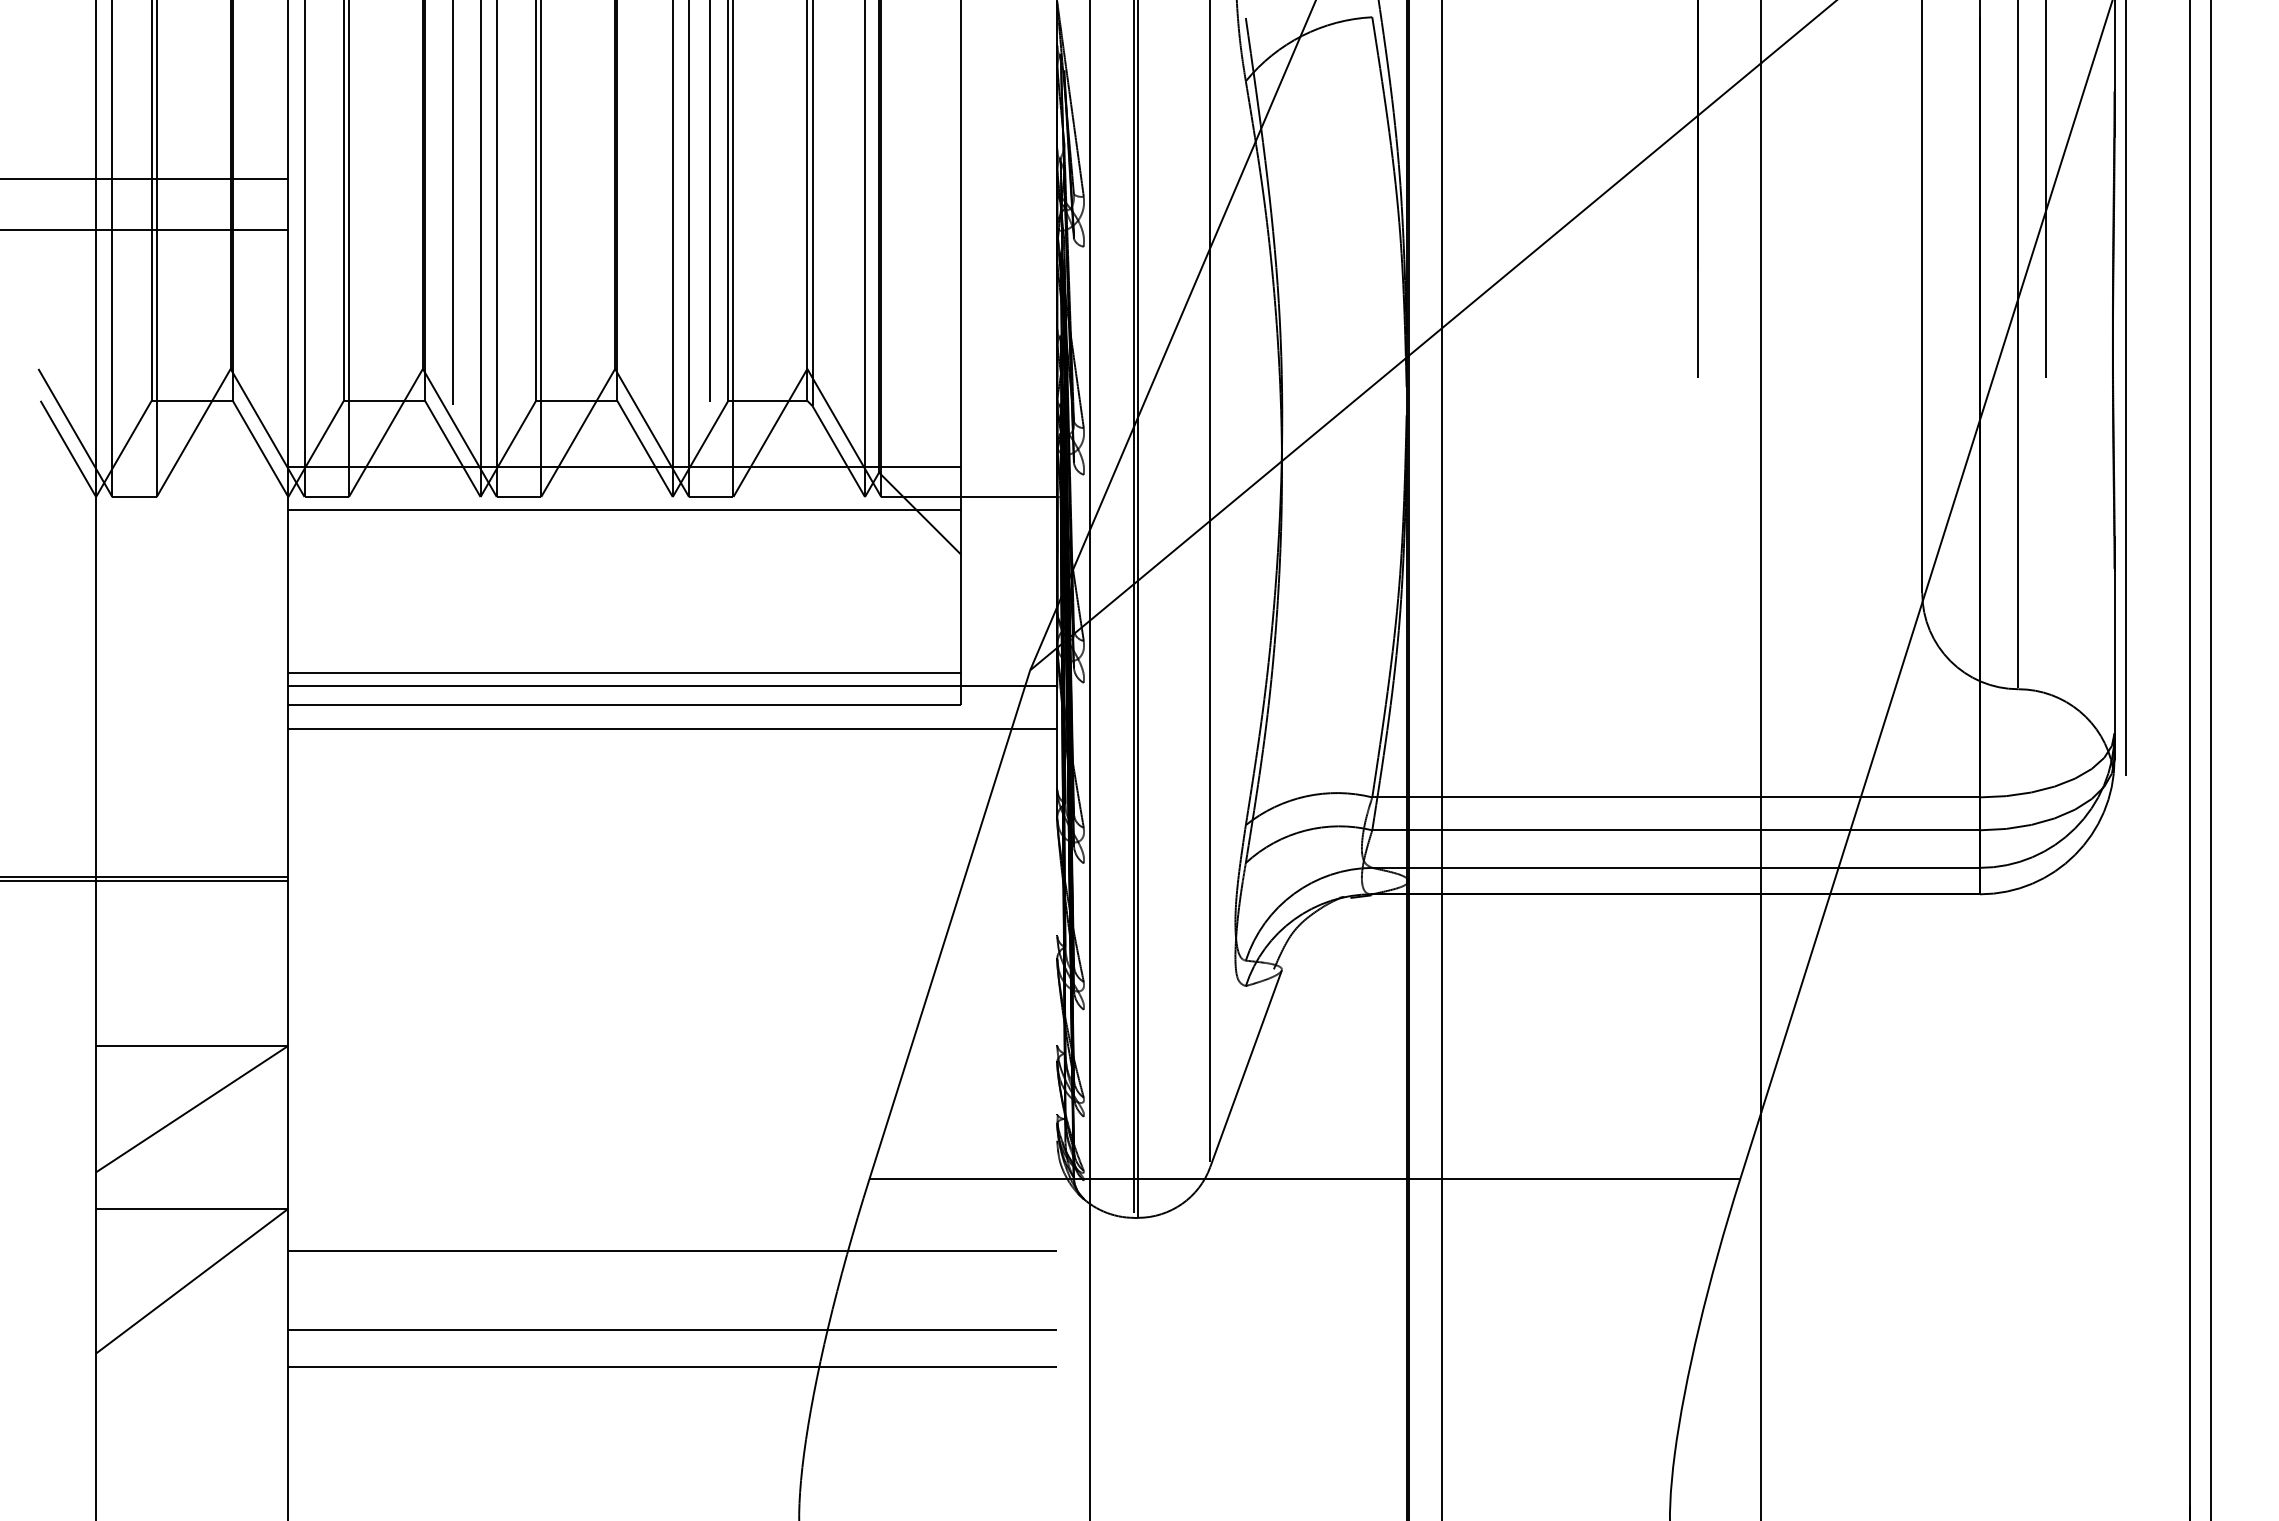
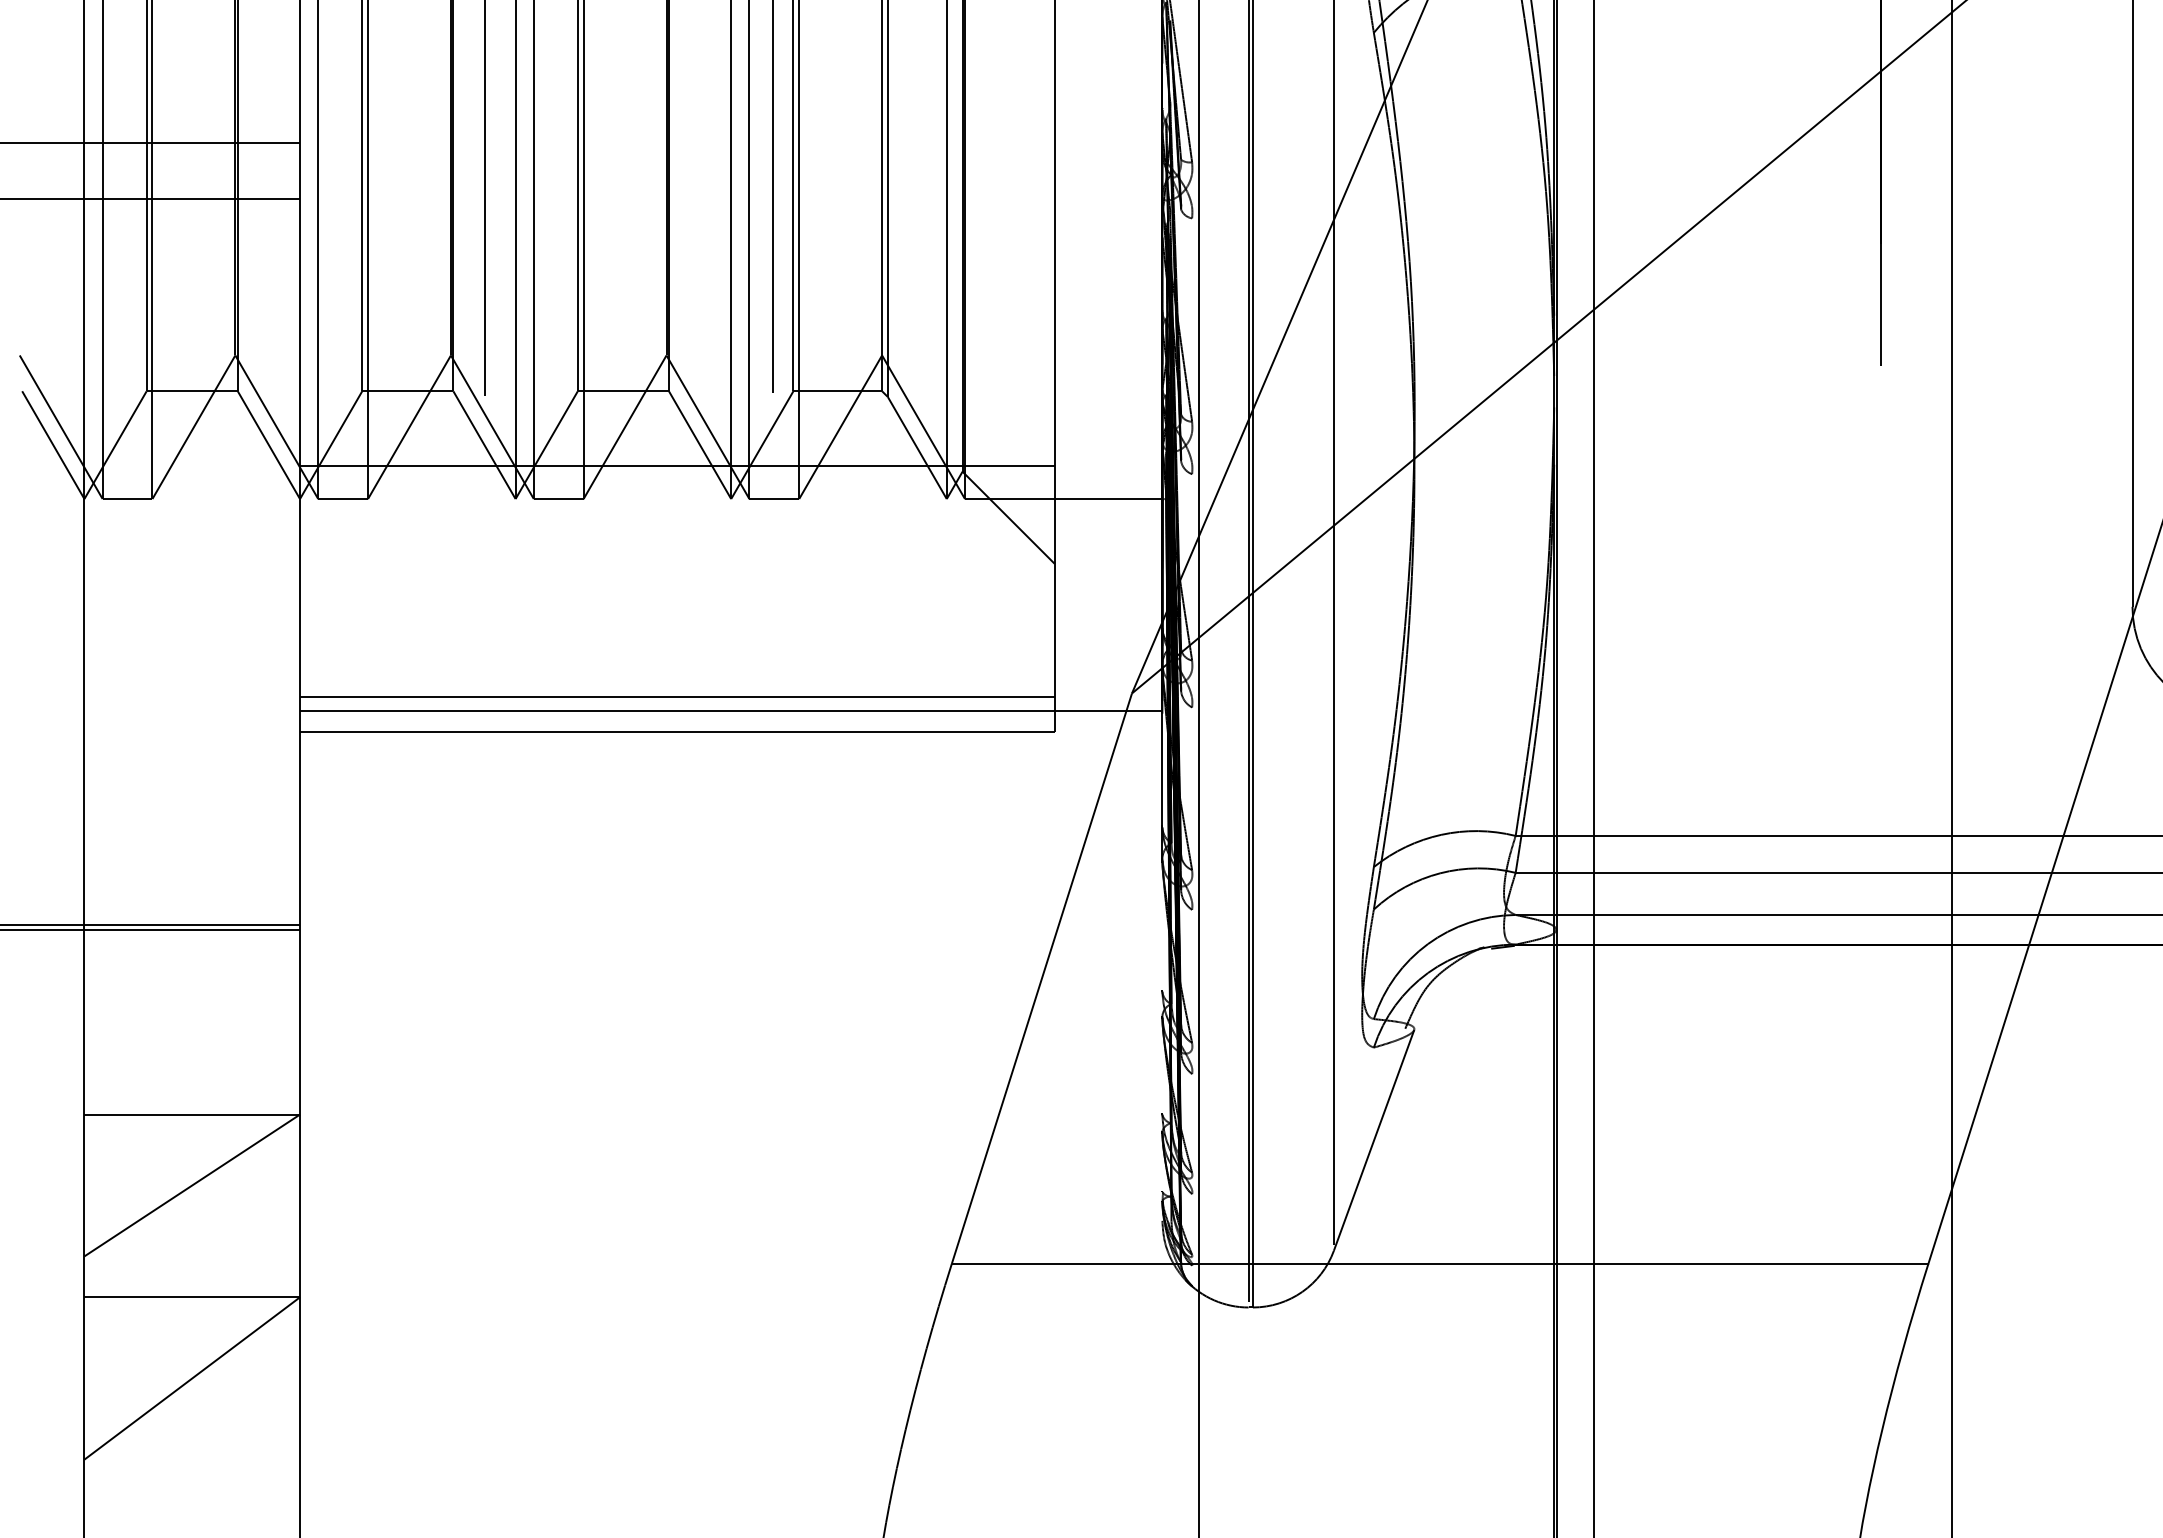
line: (624, 510) -> (677, 514), removed
line: (672, 729) -> (730, 759), removed
line: (672, 1250) -> (730, 1344), removed
line: (672, 1329) -> (730, 1432), removed
line: (672, 1366) -> (730, 1474), removed

